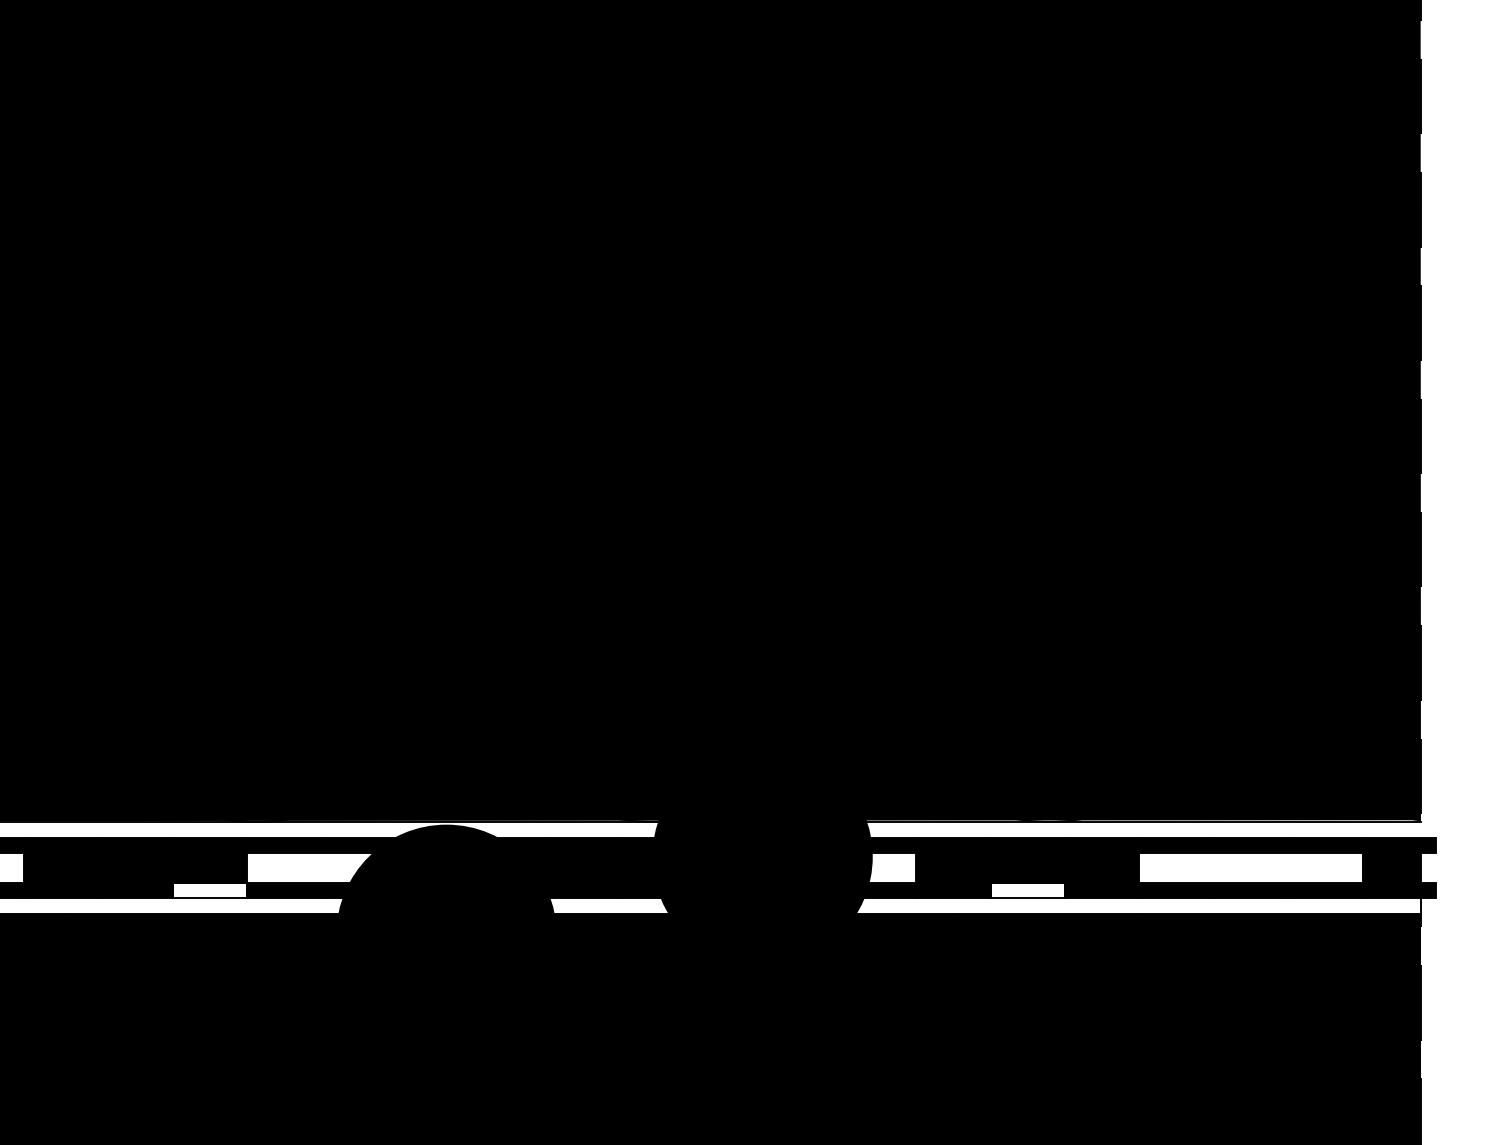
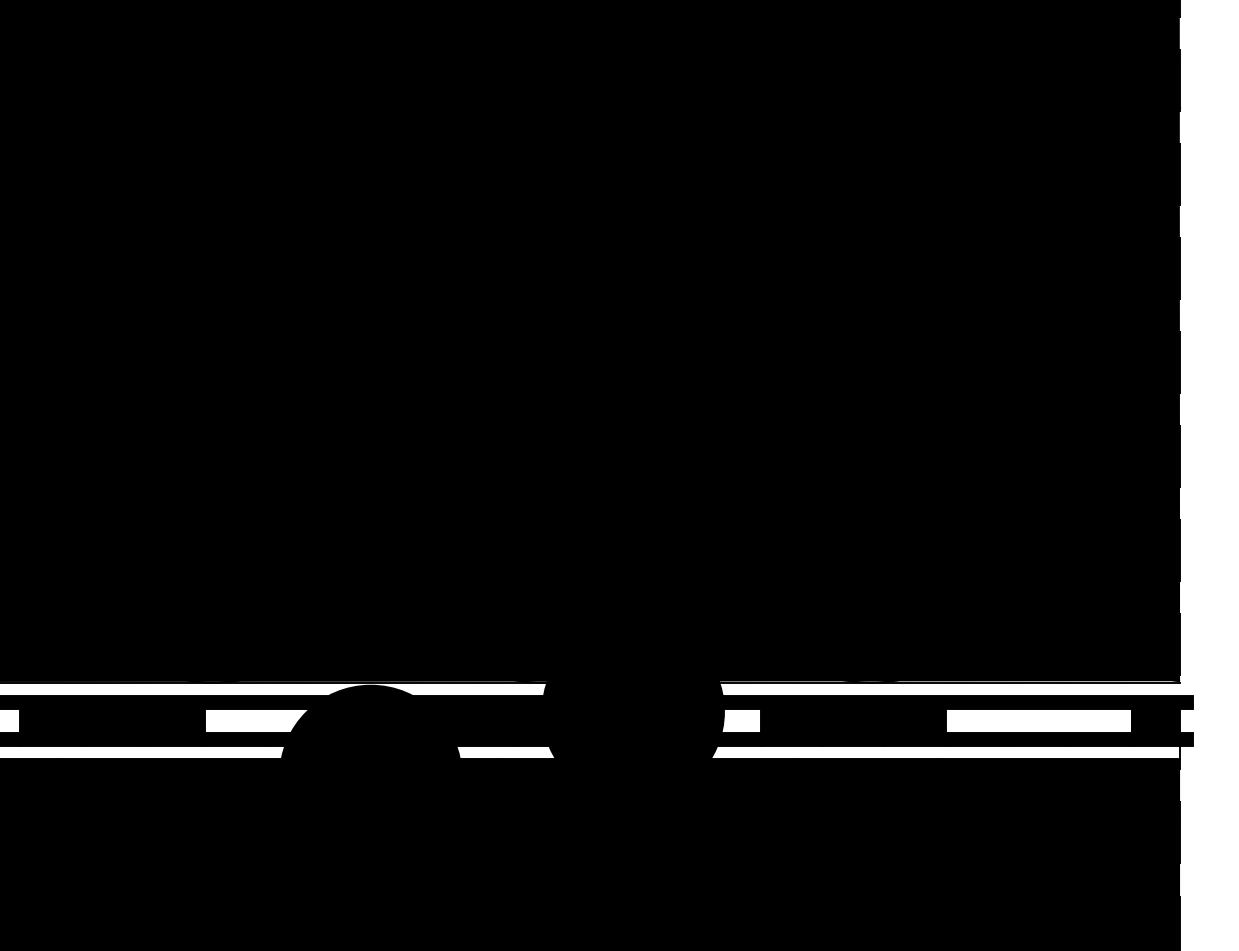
fill: (210, 890) -> (174, 739), added
fill: (1027, 890) -> (853, 739), added

